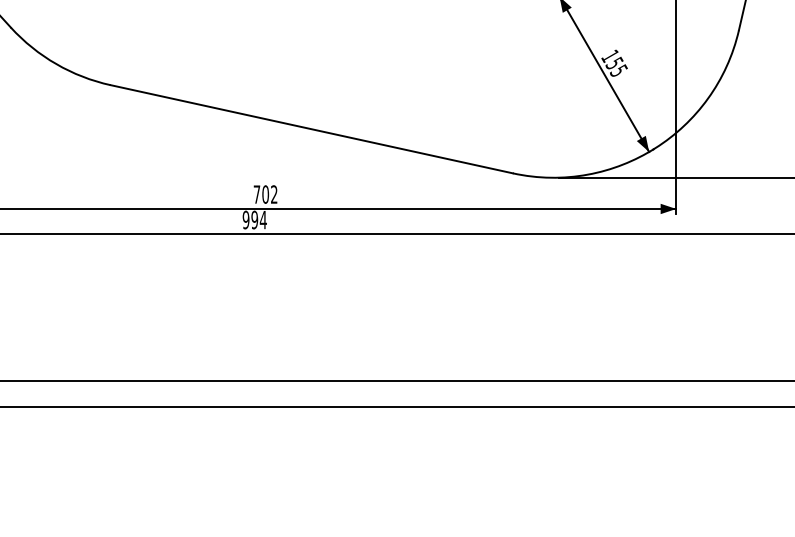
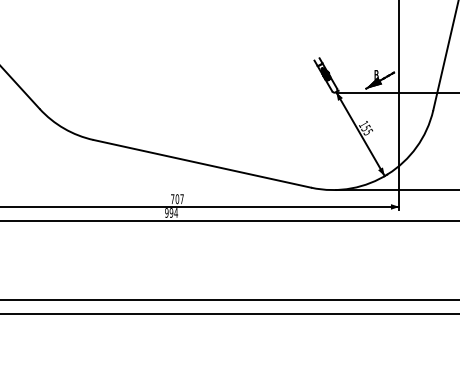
text: (273, 195) -> (181, 199), 702 -> 707

